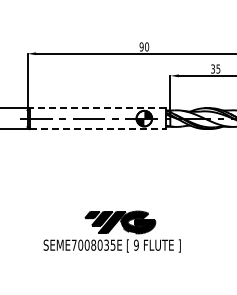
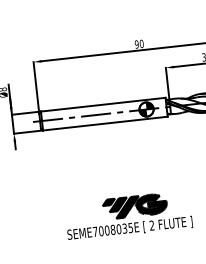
line: (97, 108) -> (102, 104), dashed -> solid
line: (98, 129) -> (105, 124), dashed -> solid
text: (135, 244) -> (151, 225), 9 -> 2

